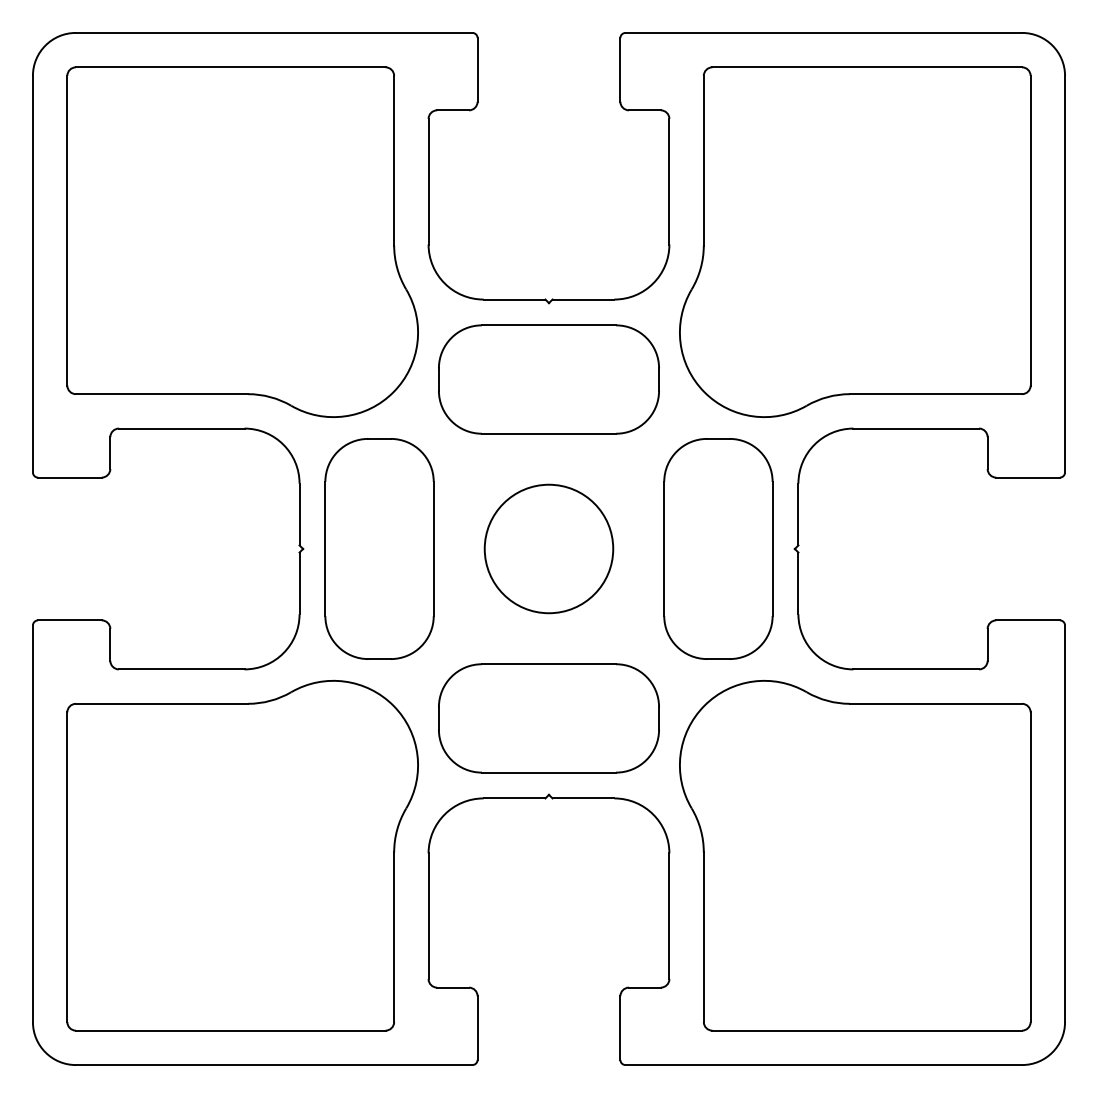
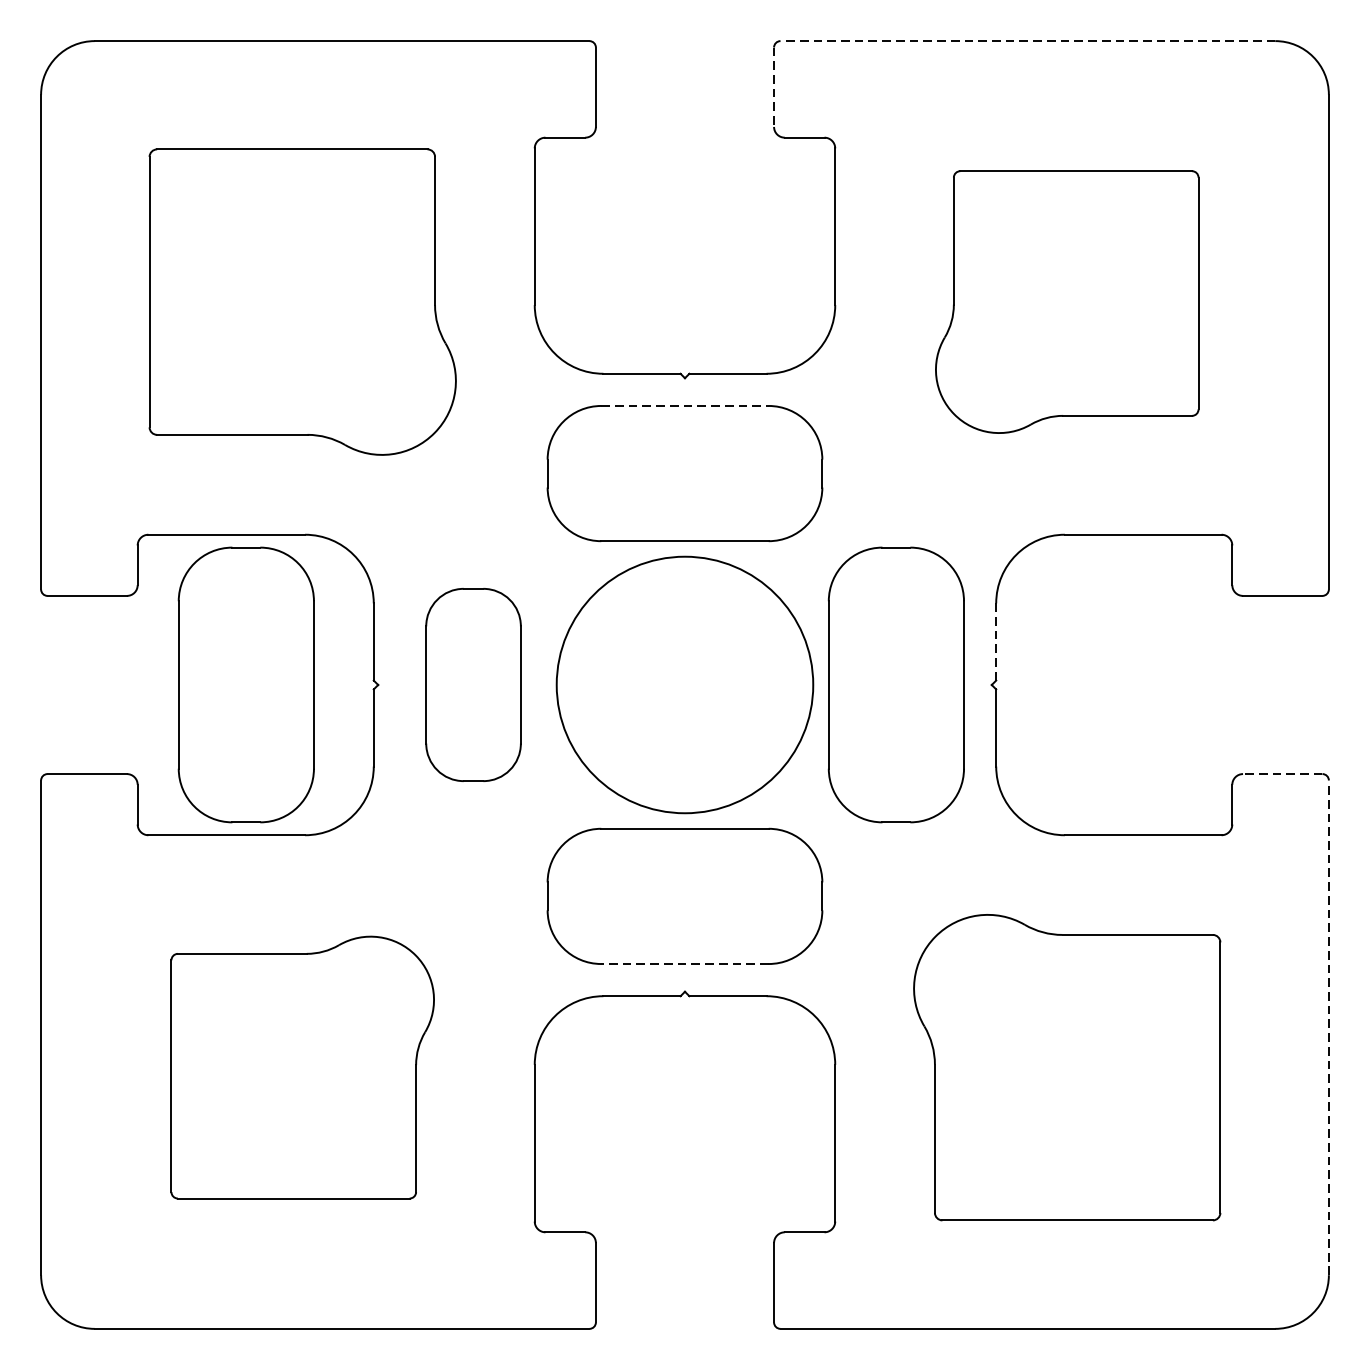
line: (823, 32) -> (1027, 40), solid -> dashed
line: (620, 69) -> (774, 86), solid -> dashed
part: (242, 241) -> (302, 301), size x0.7
part: (855, 241) -> (1067, 301), size x0.6
line: (549, 325) -> (685, 406), solid -> dashed
line: (798, 514) -> (996, 641), solid -> dashed
part: (197, 548) -> (246, 684), added
part: (379, 548) -> (473, 684), size x0.7
circle: (548, 548) -> (684, 684), size x1.6
line: (1028, 620) -> (1283, 774), solid -> dashed
line: (548, 772) -> (684, 963), solid -> dashed
line: (1065, 823) -> (1329, 1027), solid -> dashed
part: (242, 855) -> (302, 1067), size x0.6
part: (855, 855) -> (1067, 1067), size x0.7

